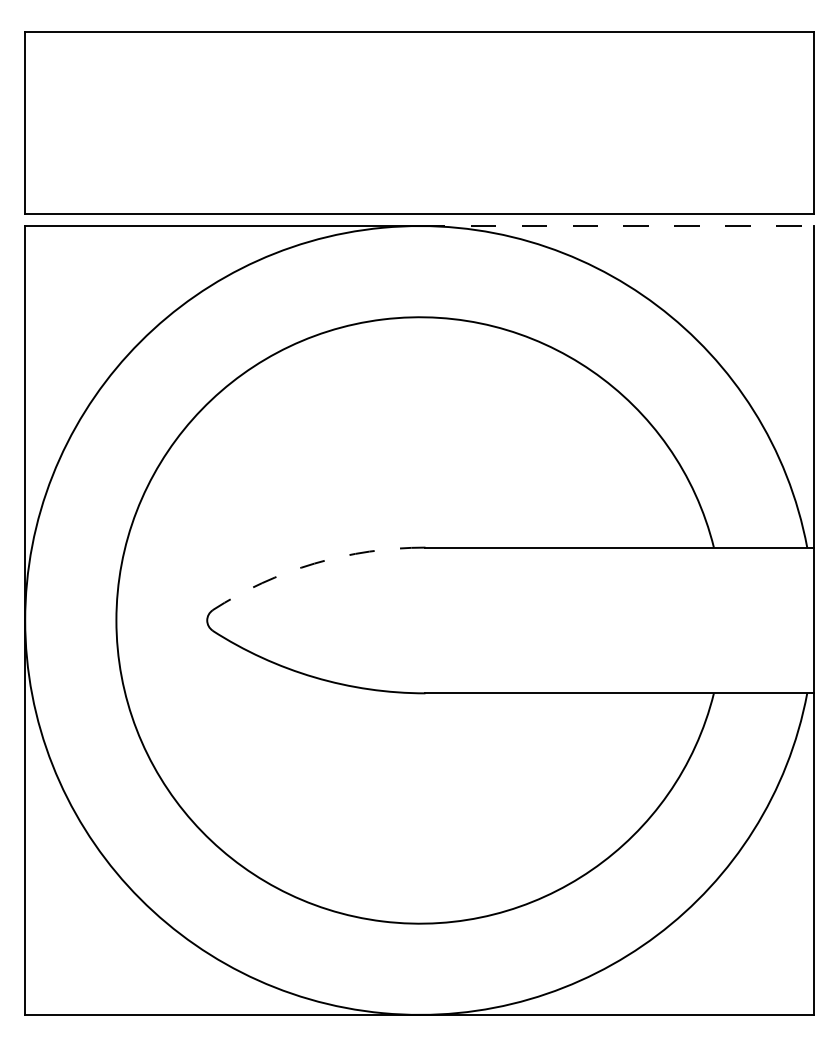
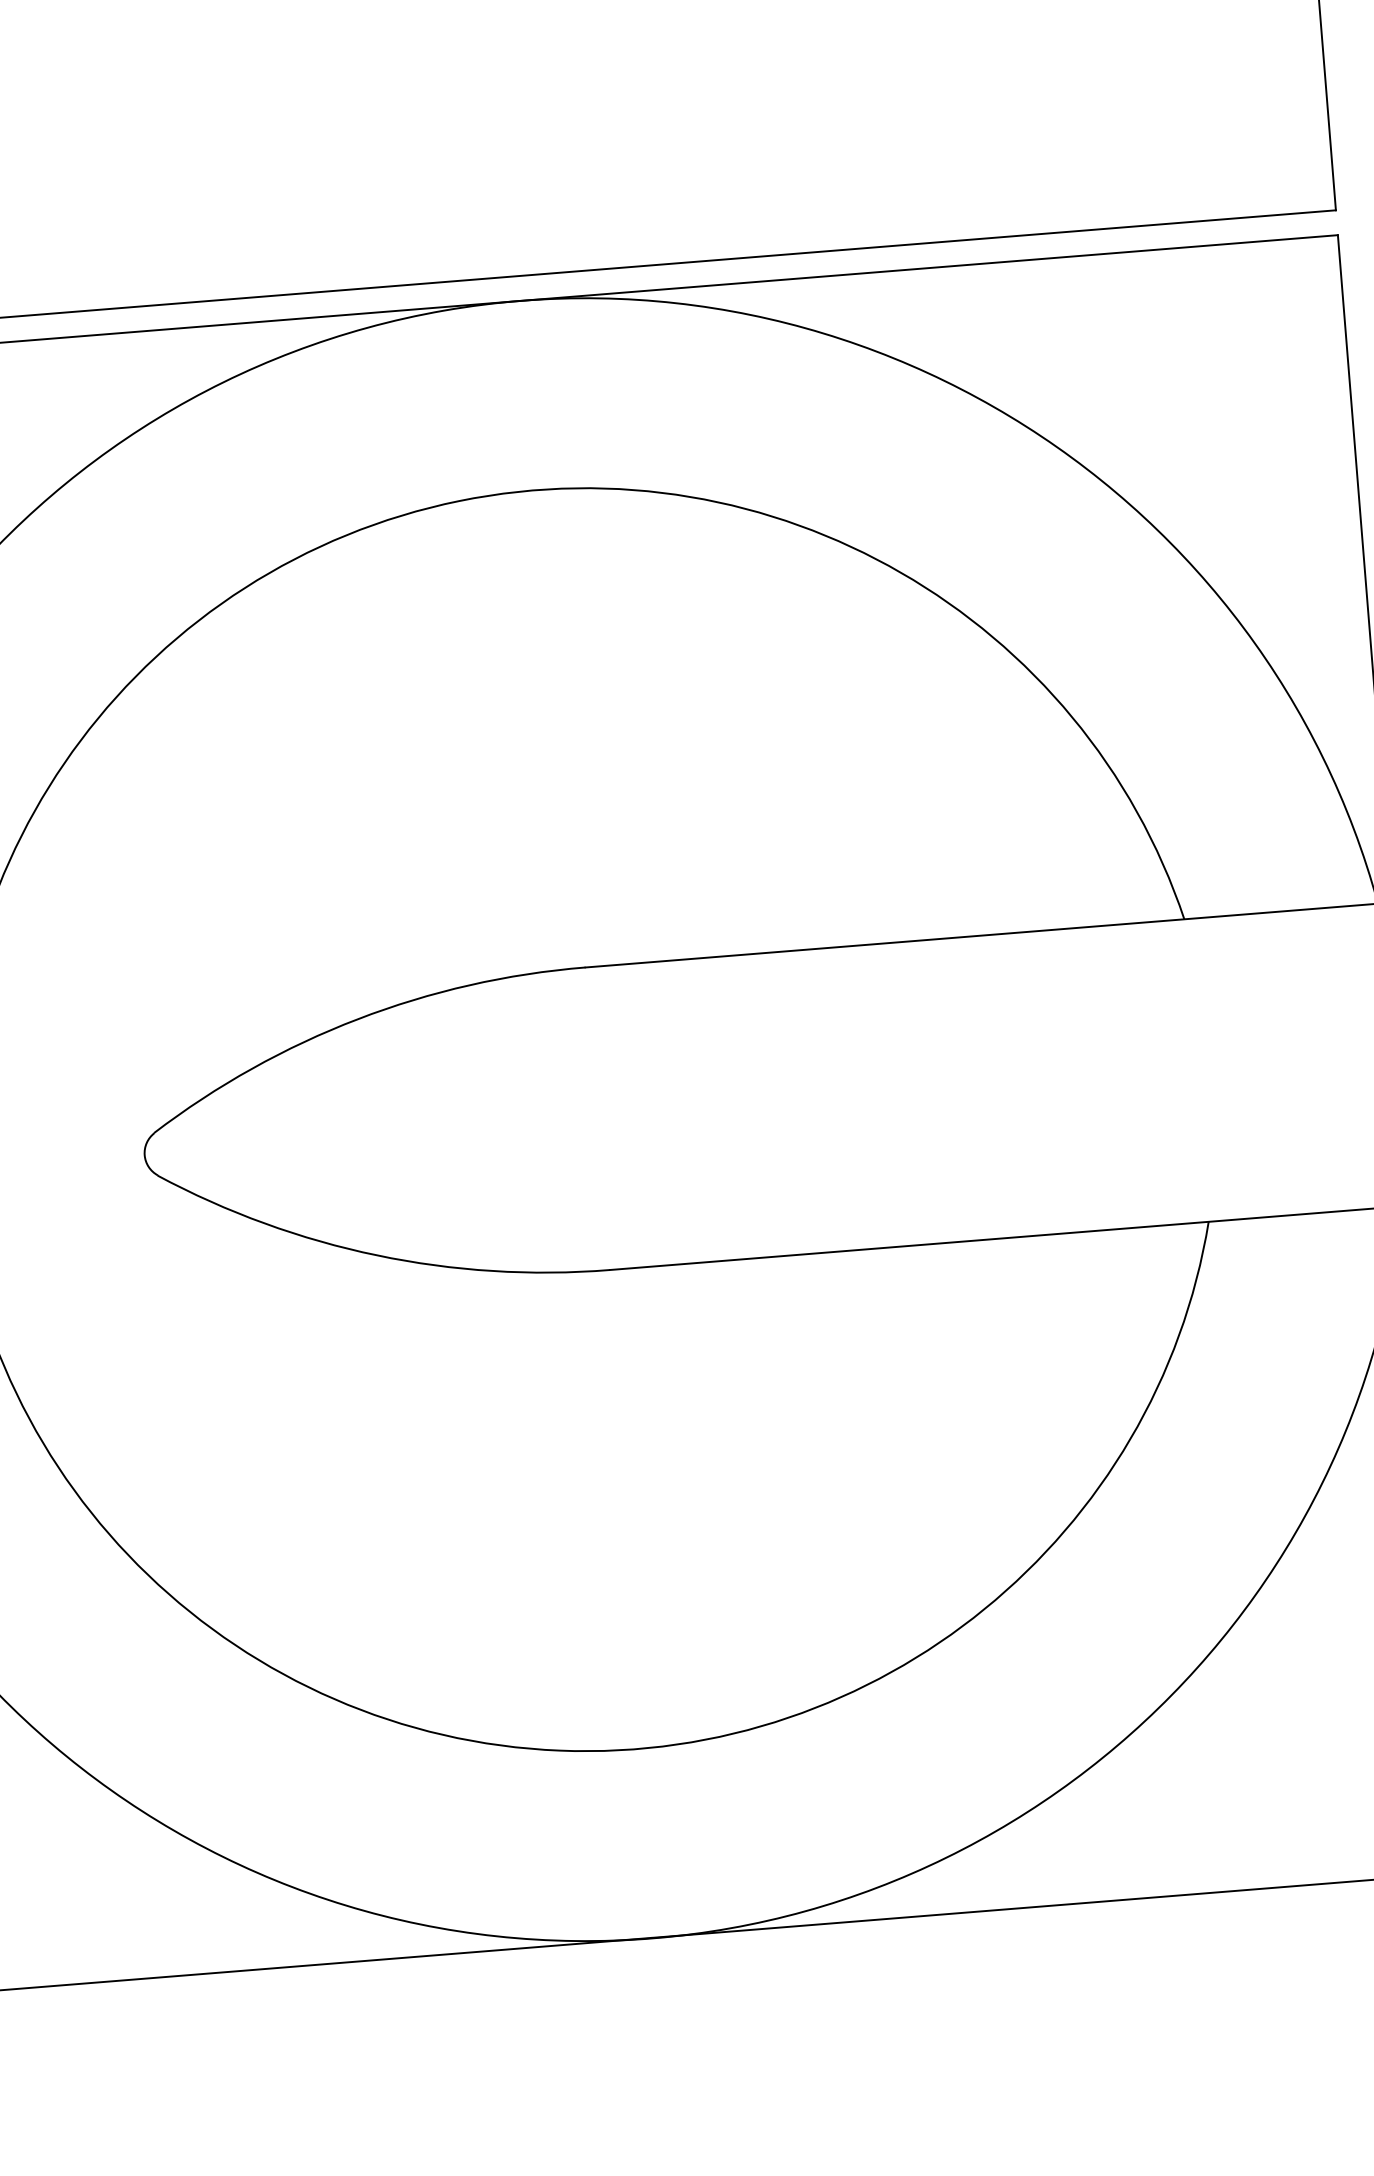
line: (617, 226) -> (930, 268), dashed -> solid
arc: (314, 563) -> (357, 1019), dashed -> solid

